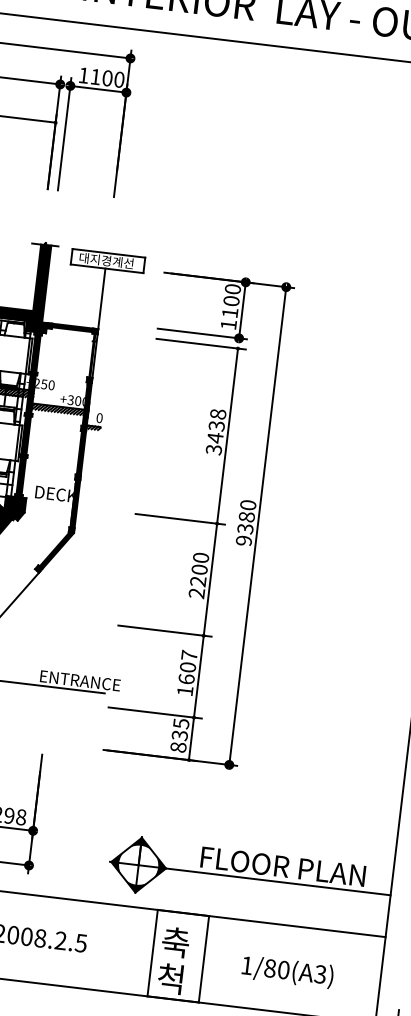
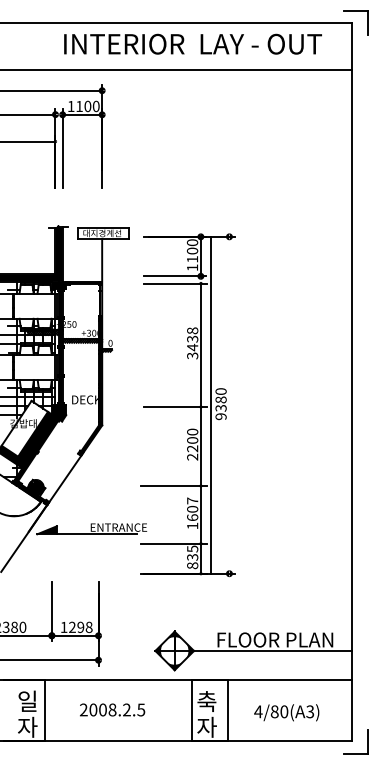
line: (258, 524) -> (211, 404), moved
text: (247, 965) -> (258, 711), 1/80(A3) -> 4/80(A3)
text: (170, 977) -> (206, 726), 척 -> 자

